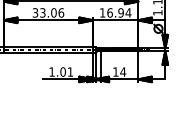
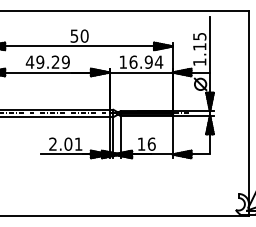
text: (48, 12) -> (47, 61), 33.06 -> 49.29
text: (51, 71) -> (52, 143), 1.01 -> 2.01
text: (123, 71) -> (151, 143), 14 -> 16

